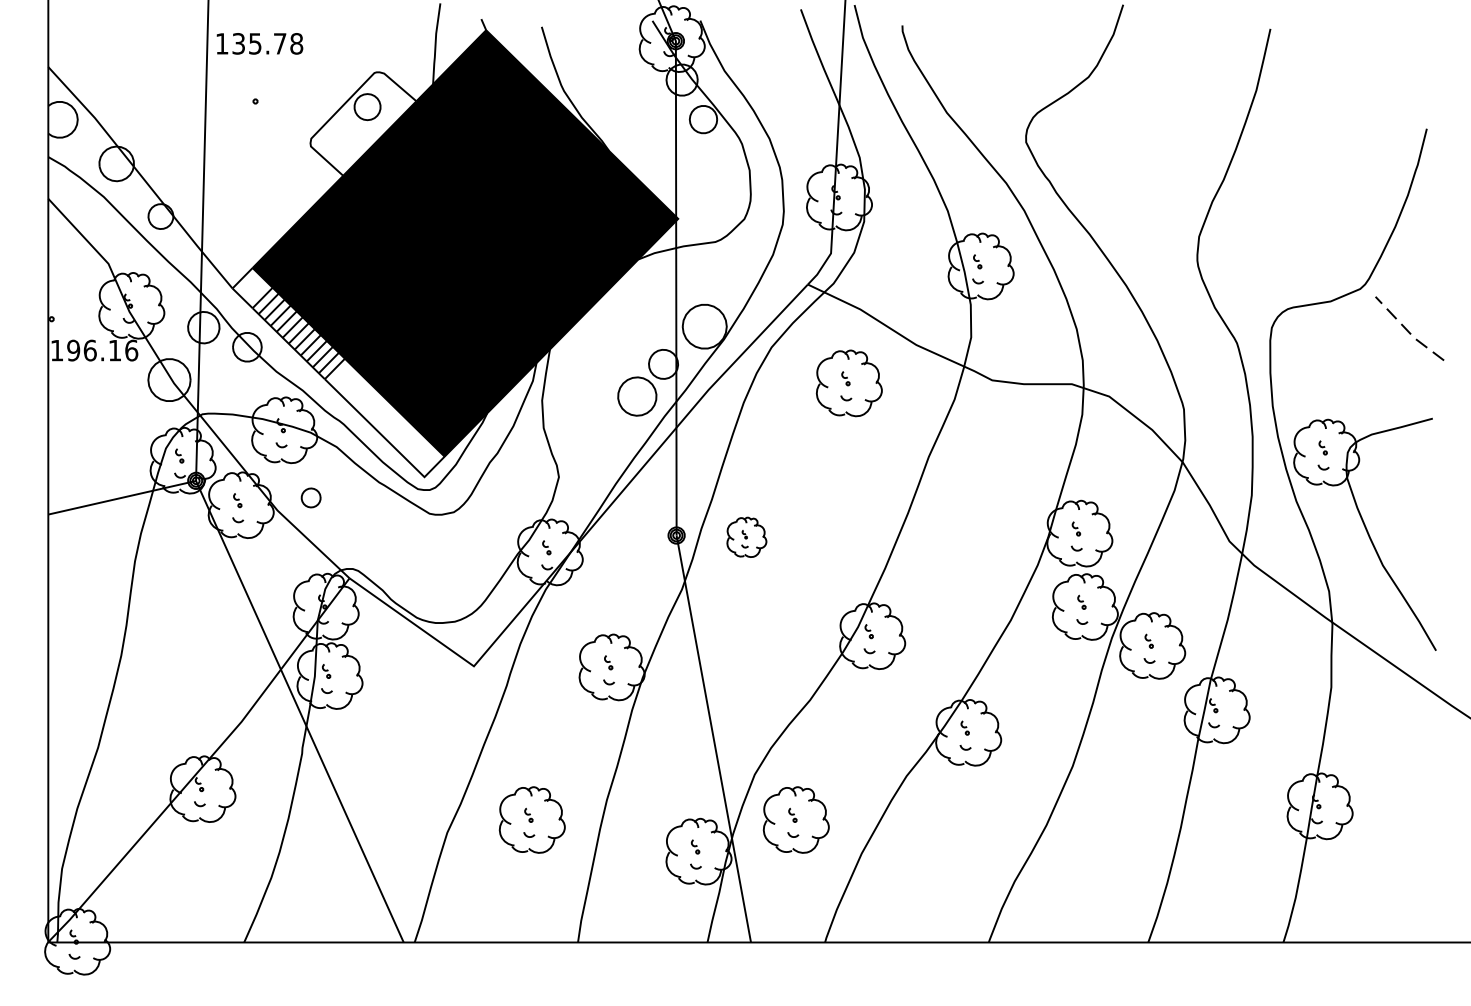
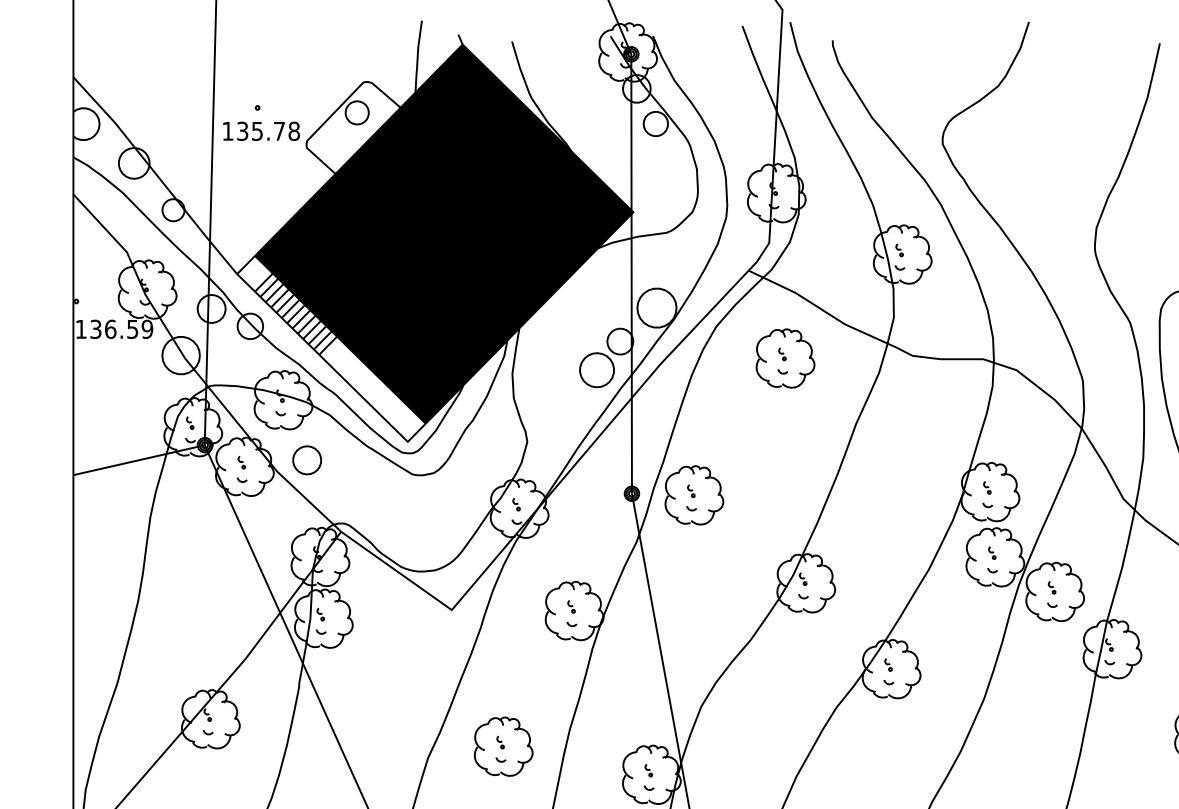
text: (259, 43) -> (261, 131), moved
text: (102, 350) -> (121, 329), 196.16 -> 136.59
part: (310, 497) -> (306, 459), size x1.67
part: (746, 537) -> (694, 495), size x1.67
part: (795, 819) -> (737, 746), removed

